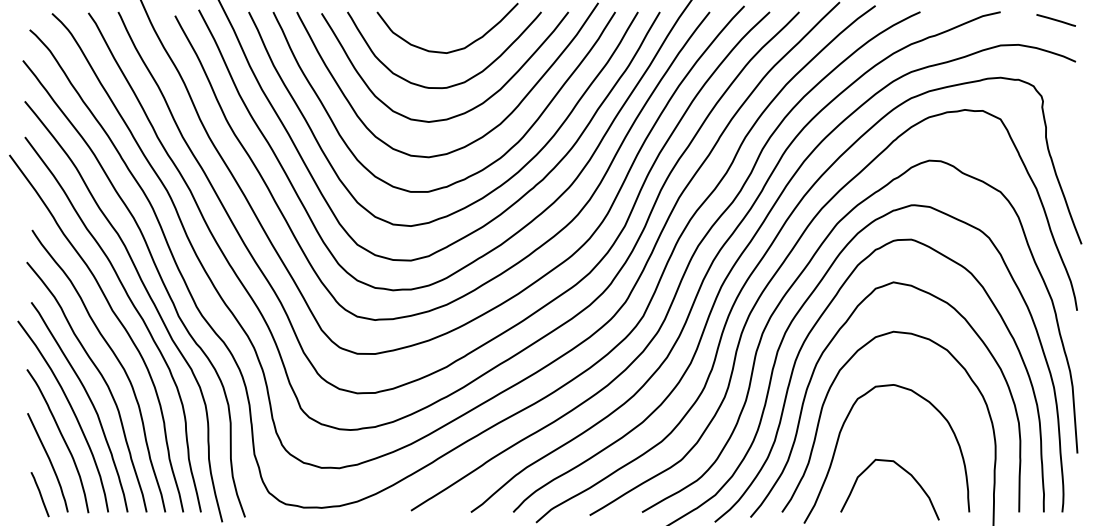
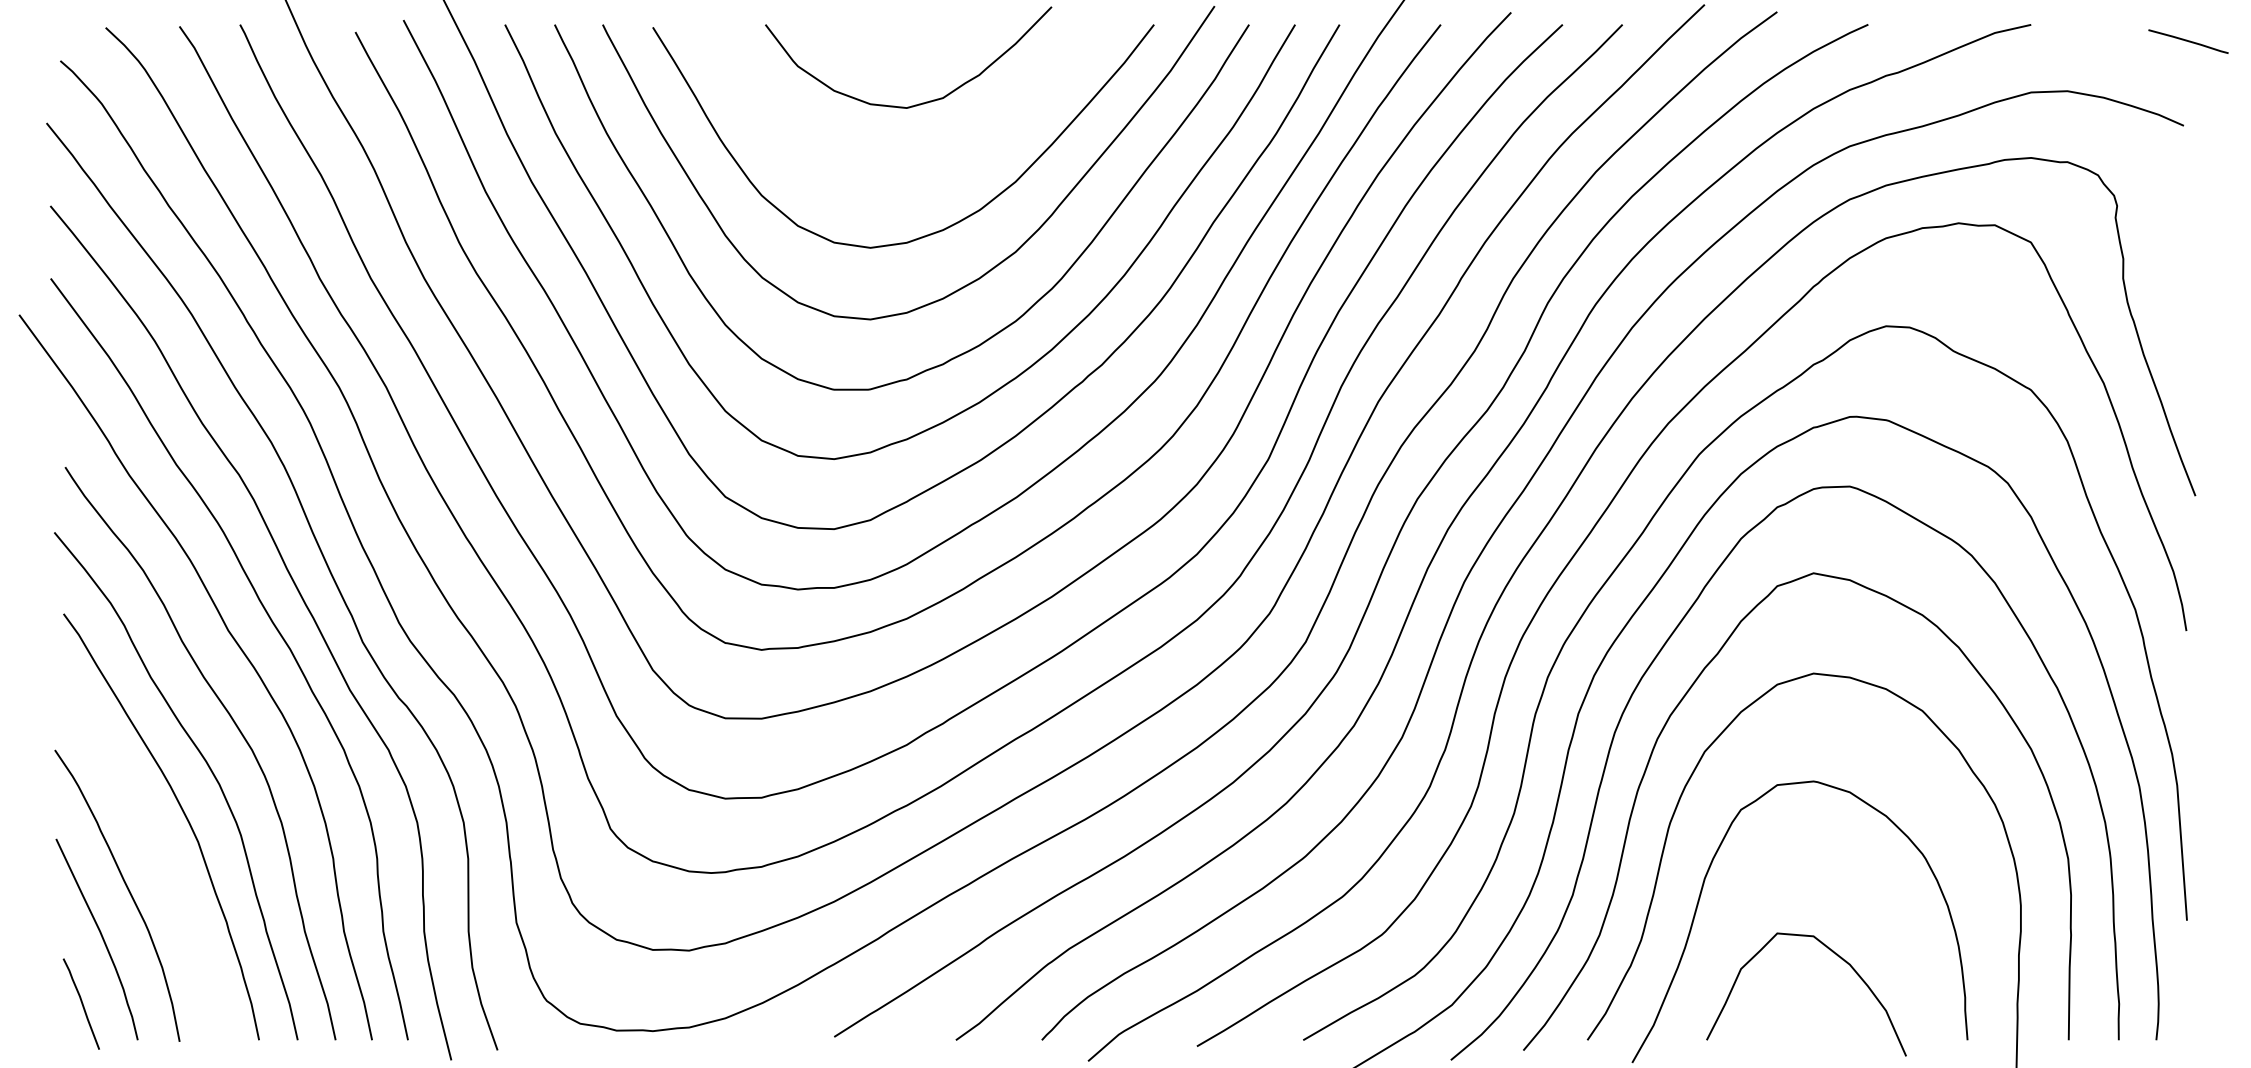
line: (1055, 20) -> (2187, 41), moved
curve: (456, 83) -> (926, 169), removed
curve: (72, 412) -> (147, 837), removed

